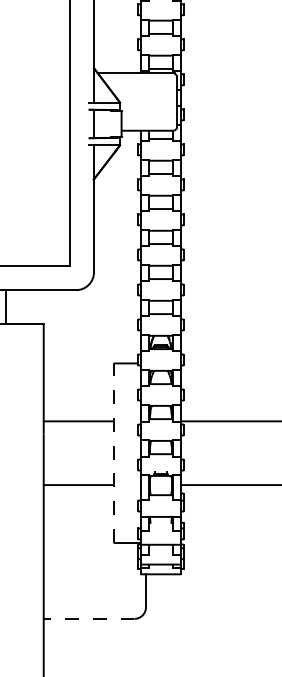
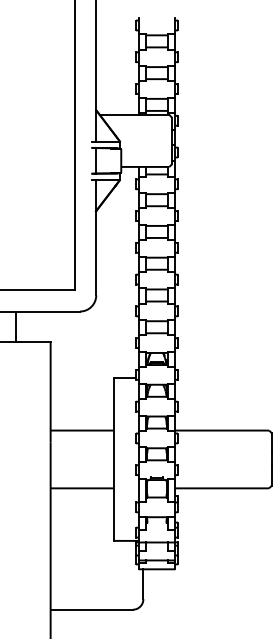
line: (114, 452) -> (114, 458), dashed -> solid
line: (88, 618) -> (91, 609), dashed -> solid

